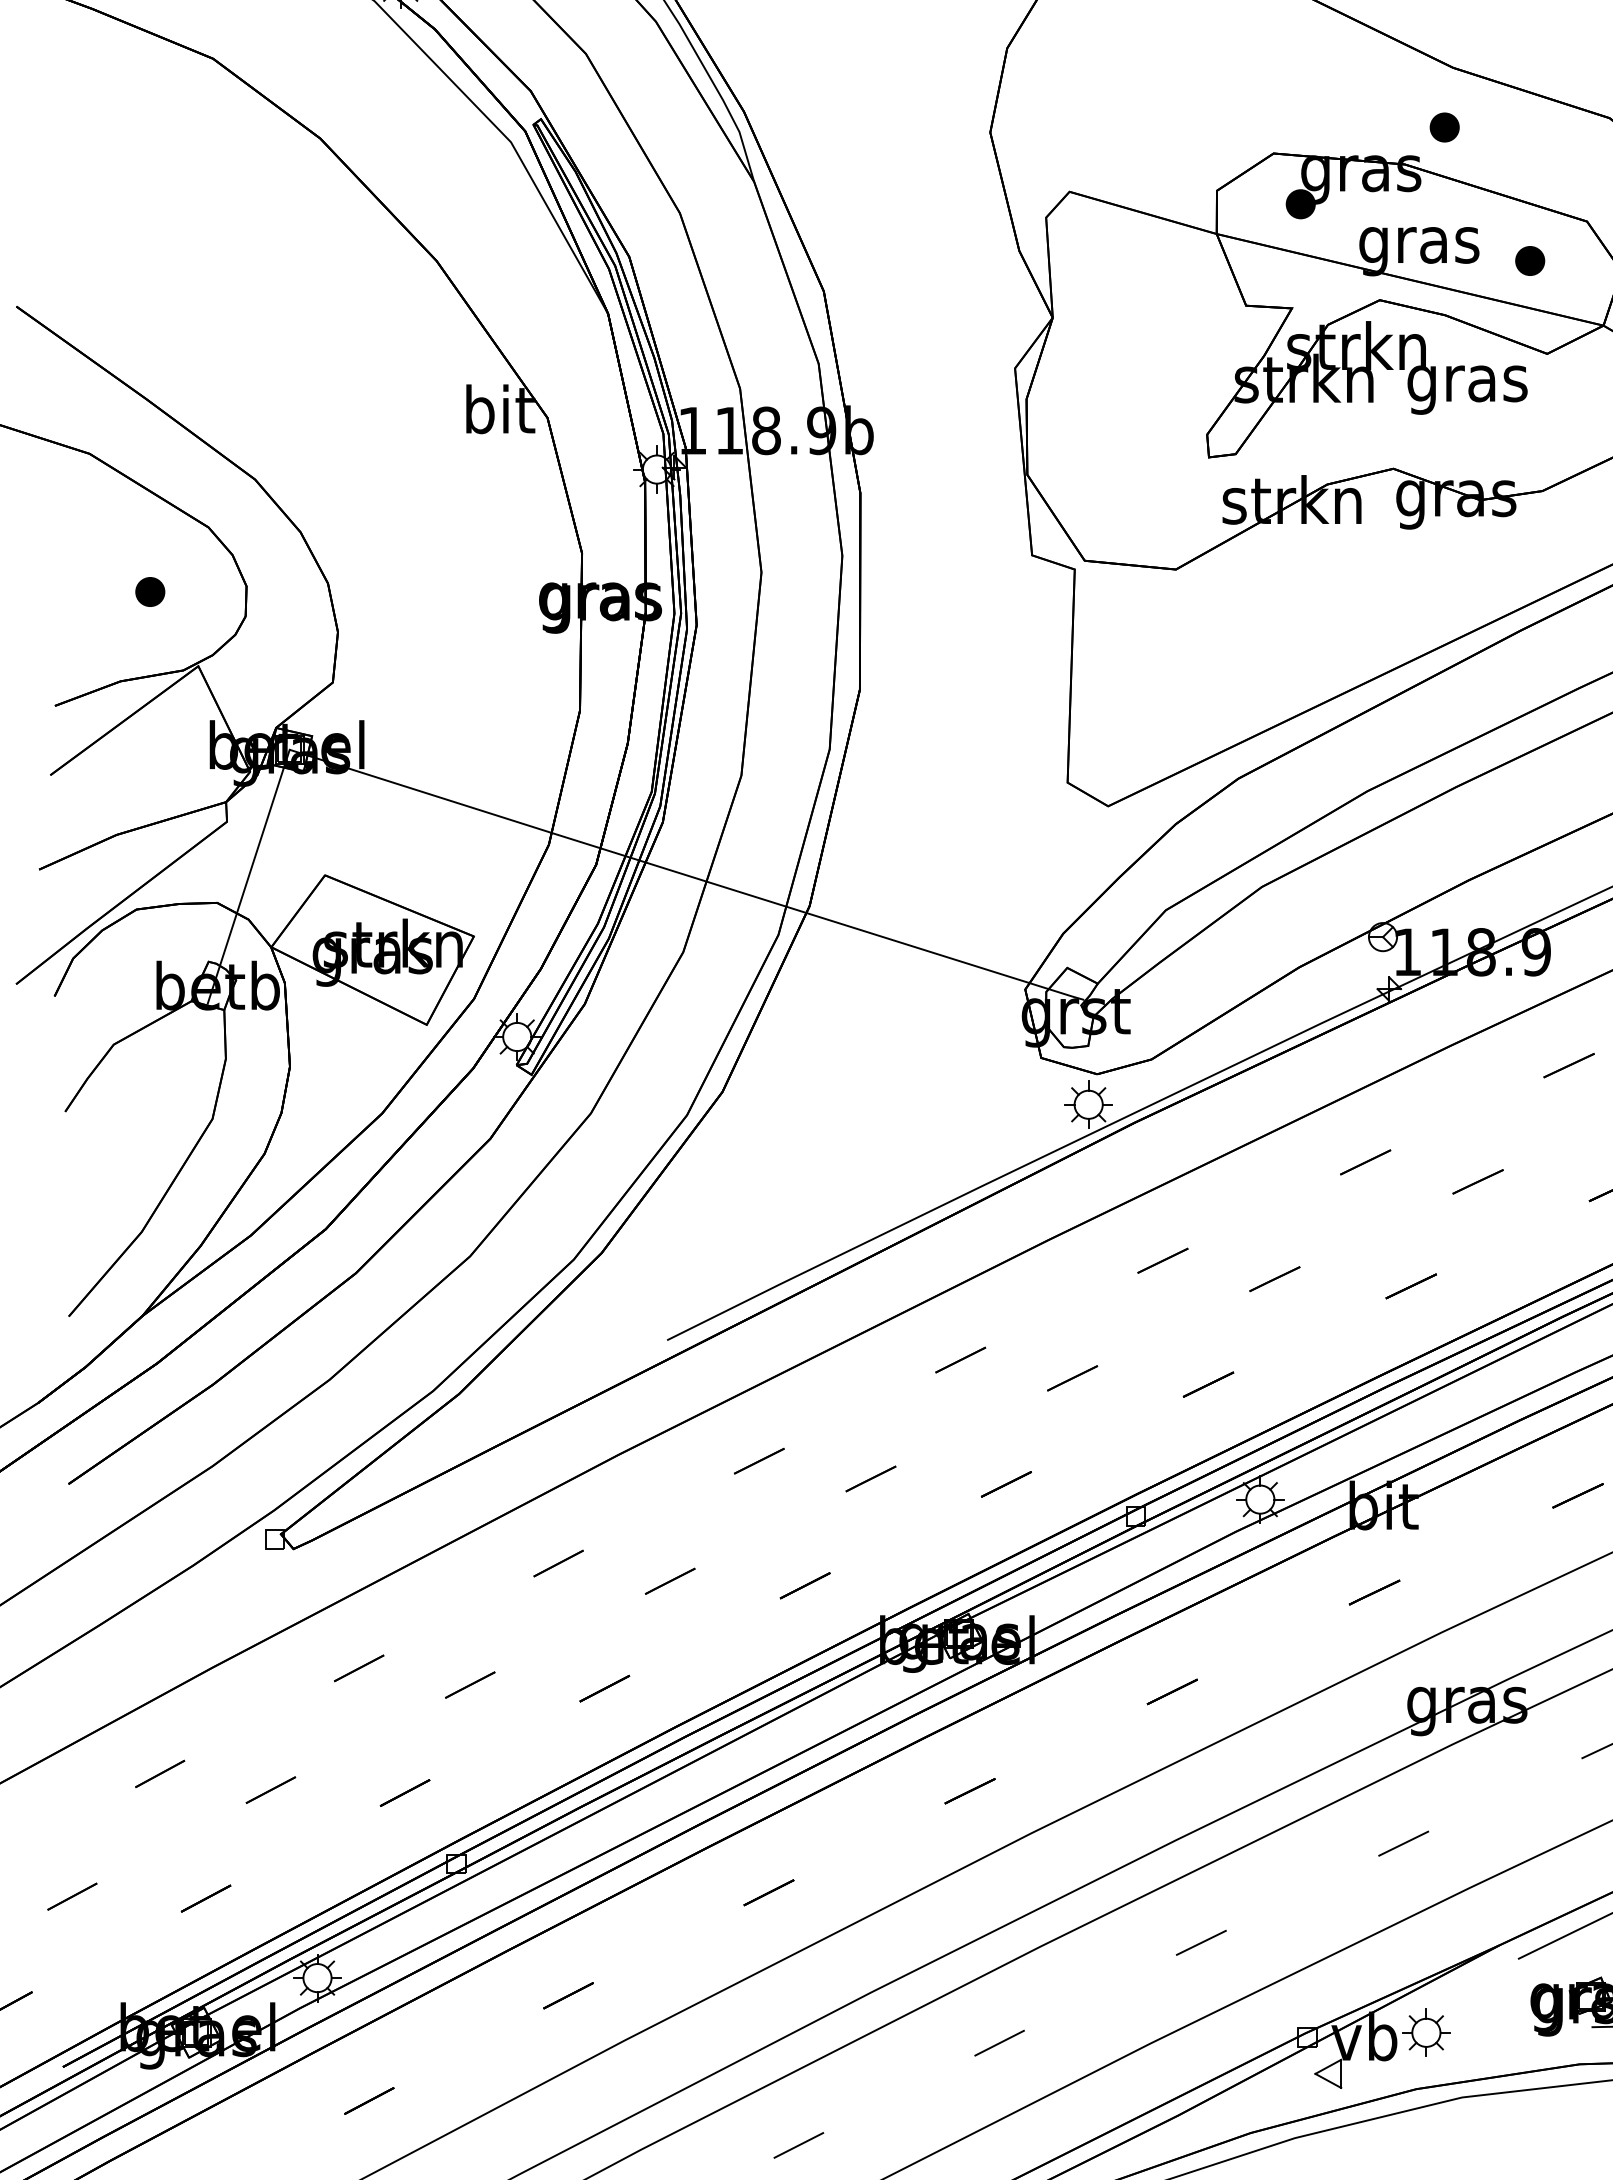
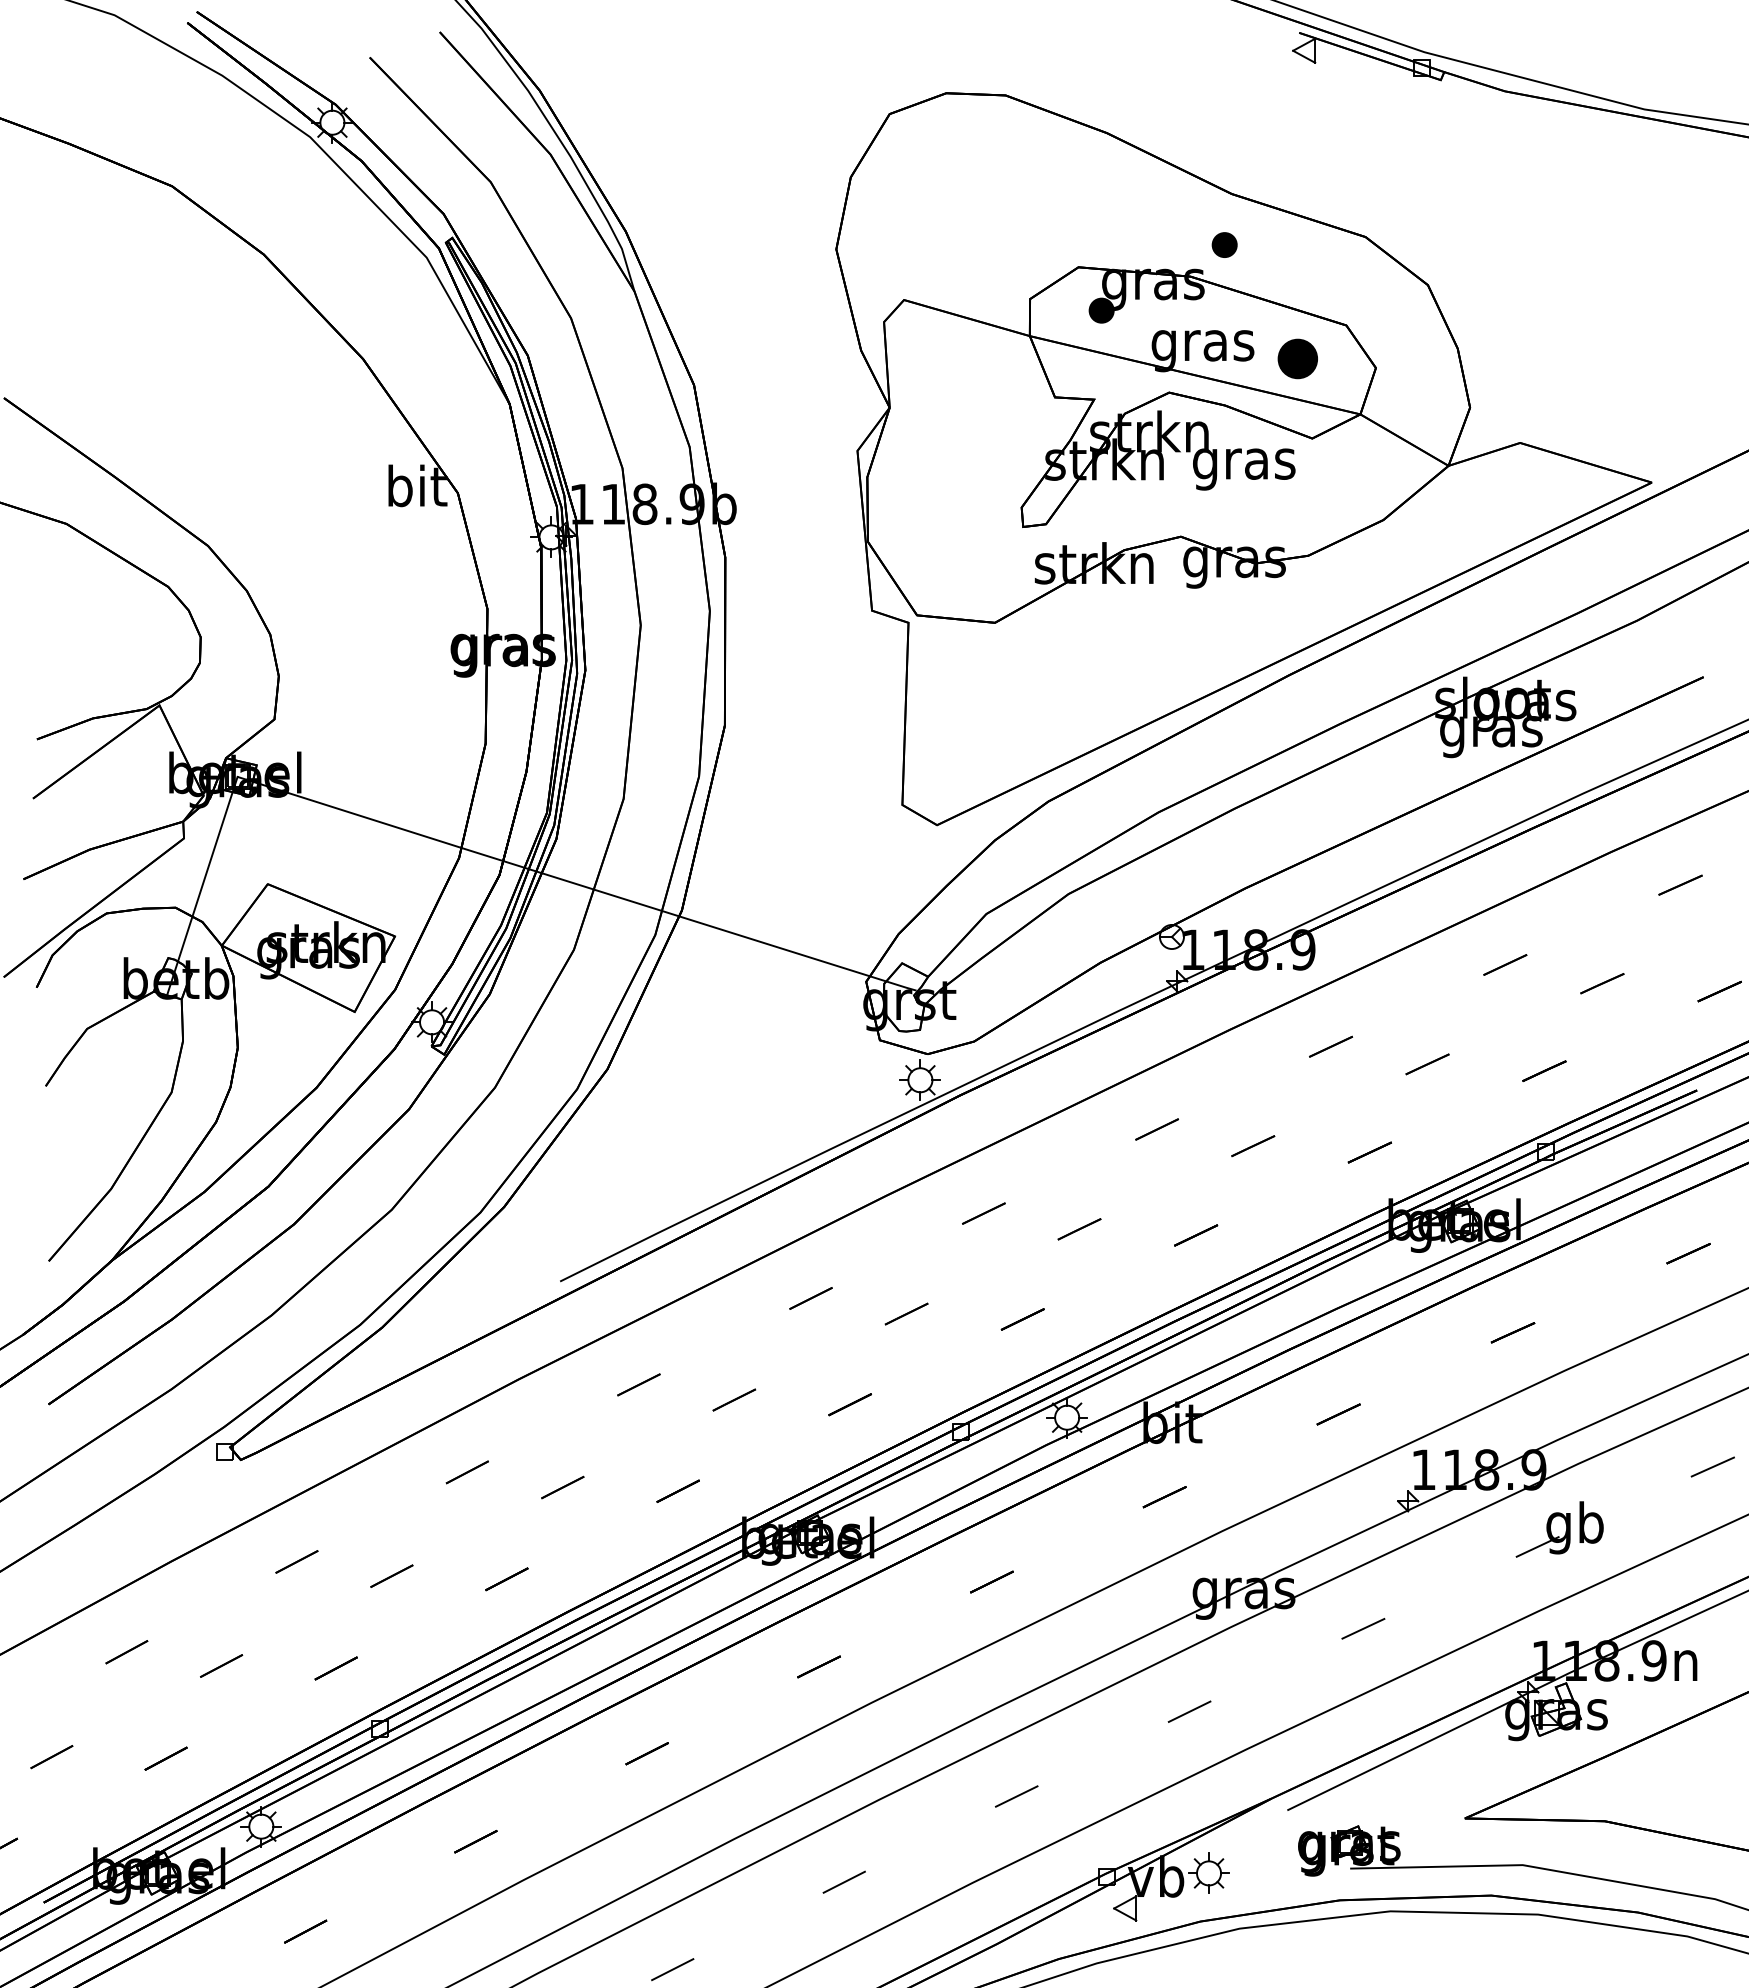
part: (1529, 261) -> (1297, 359), size x1.6
part: (150, 591) -> (118, 641), removed

